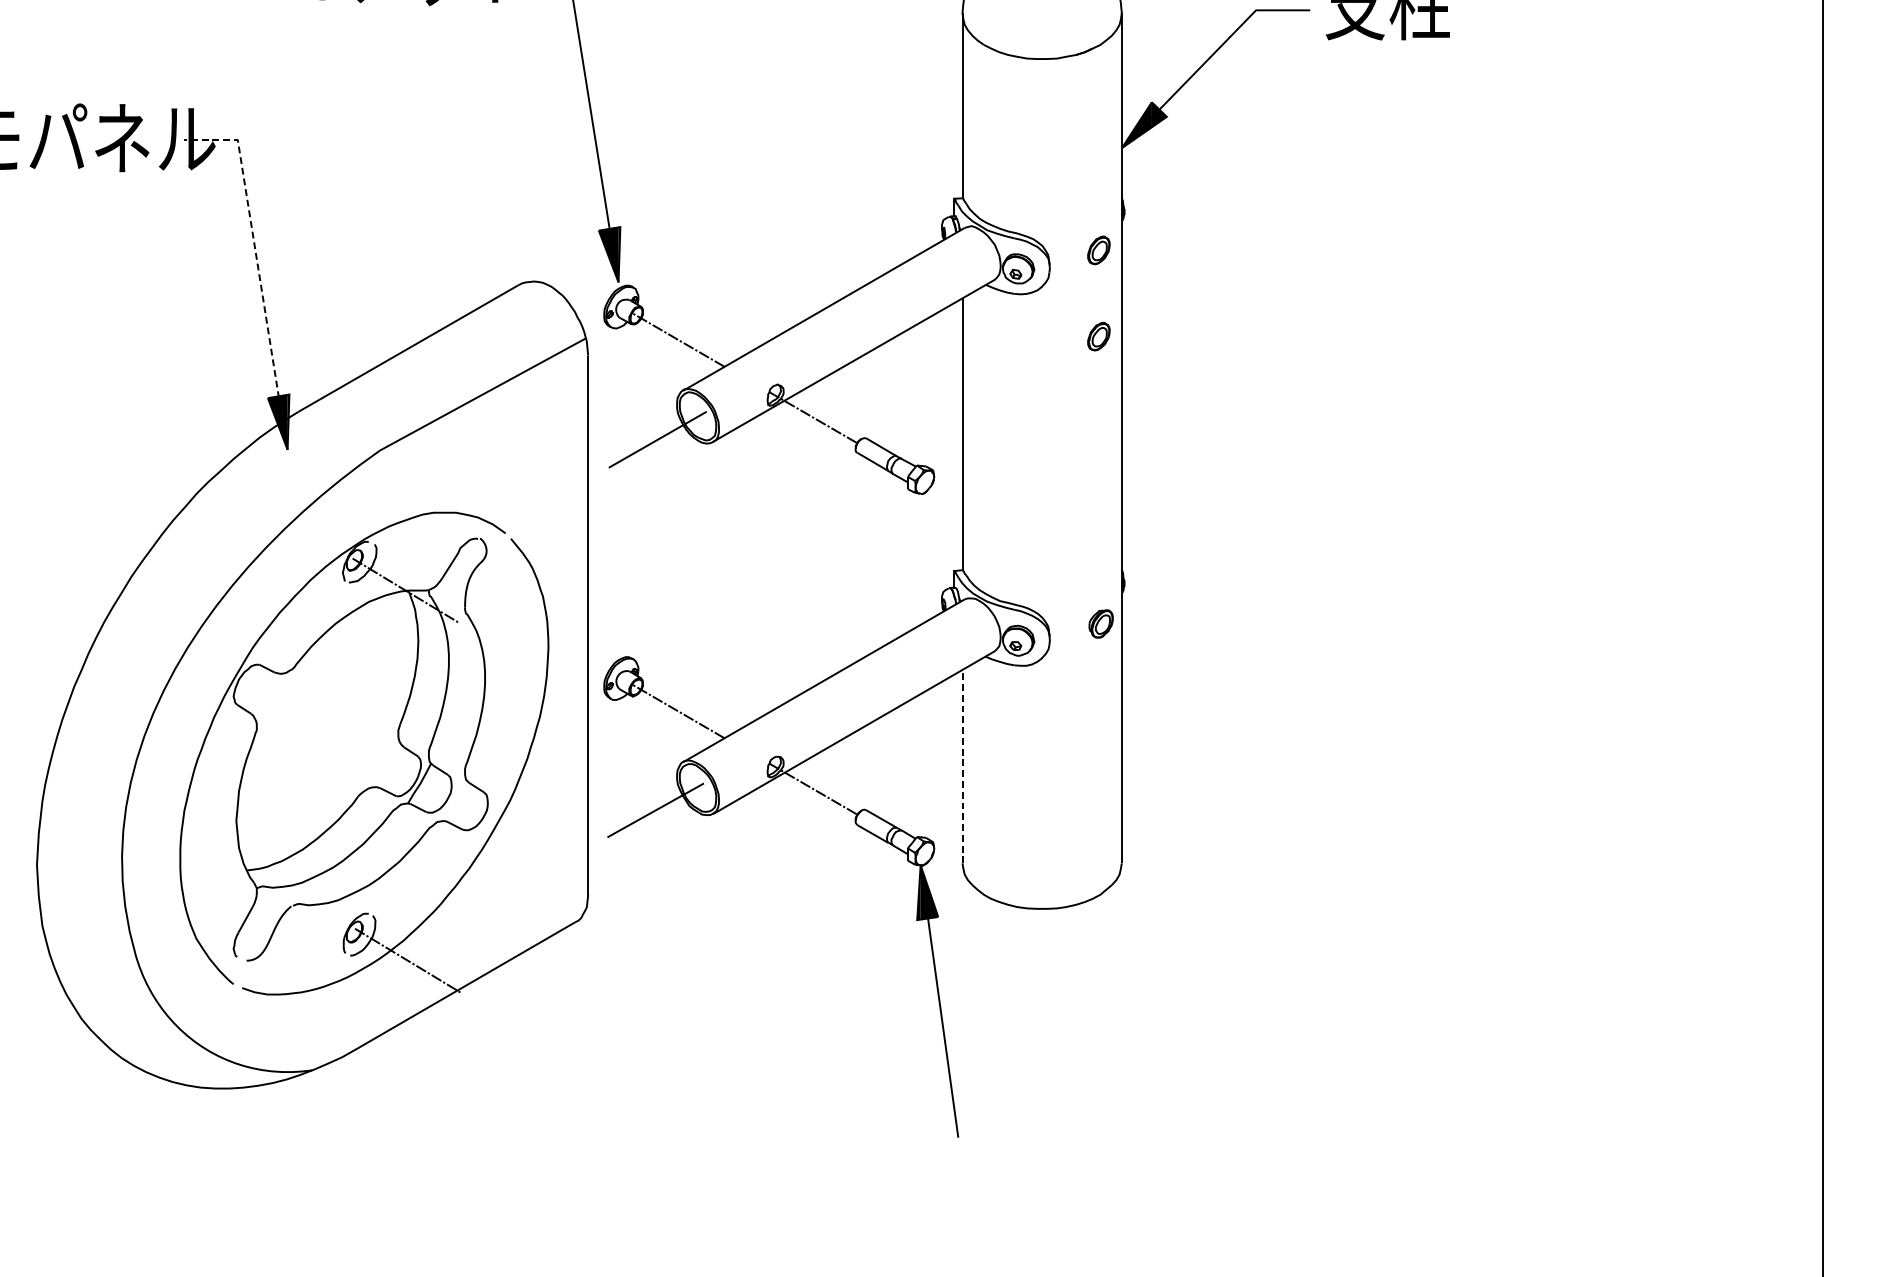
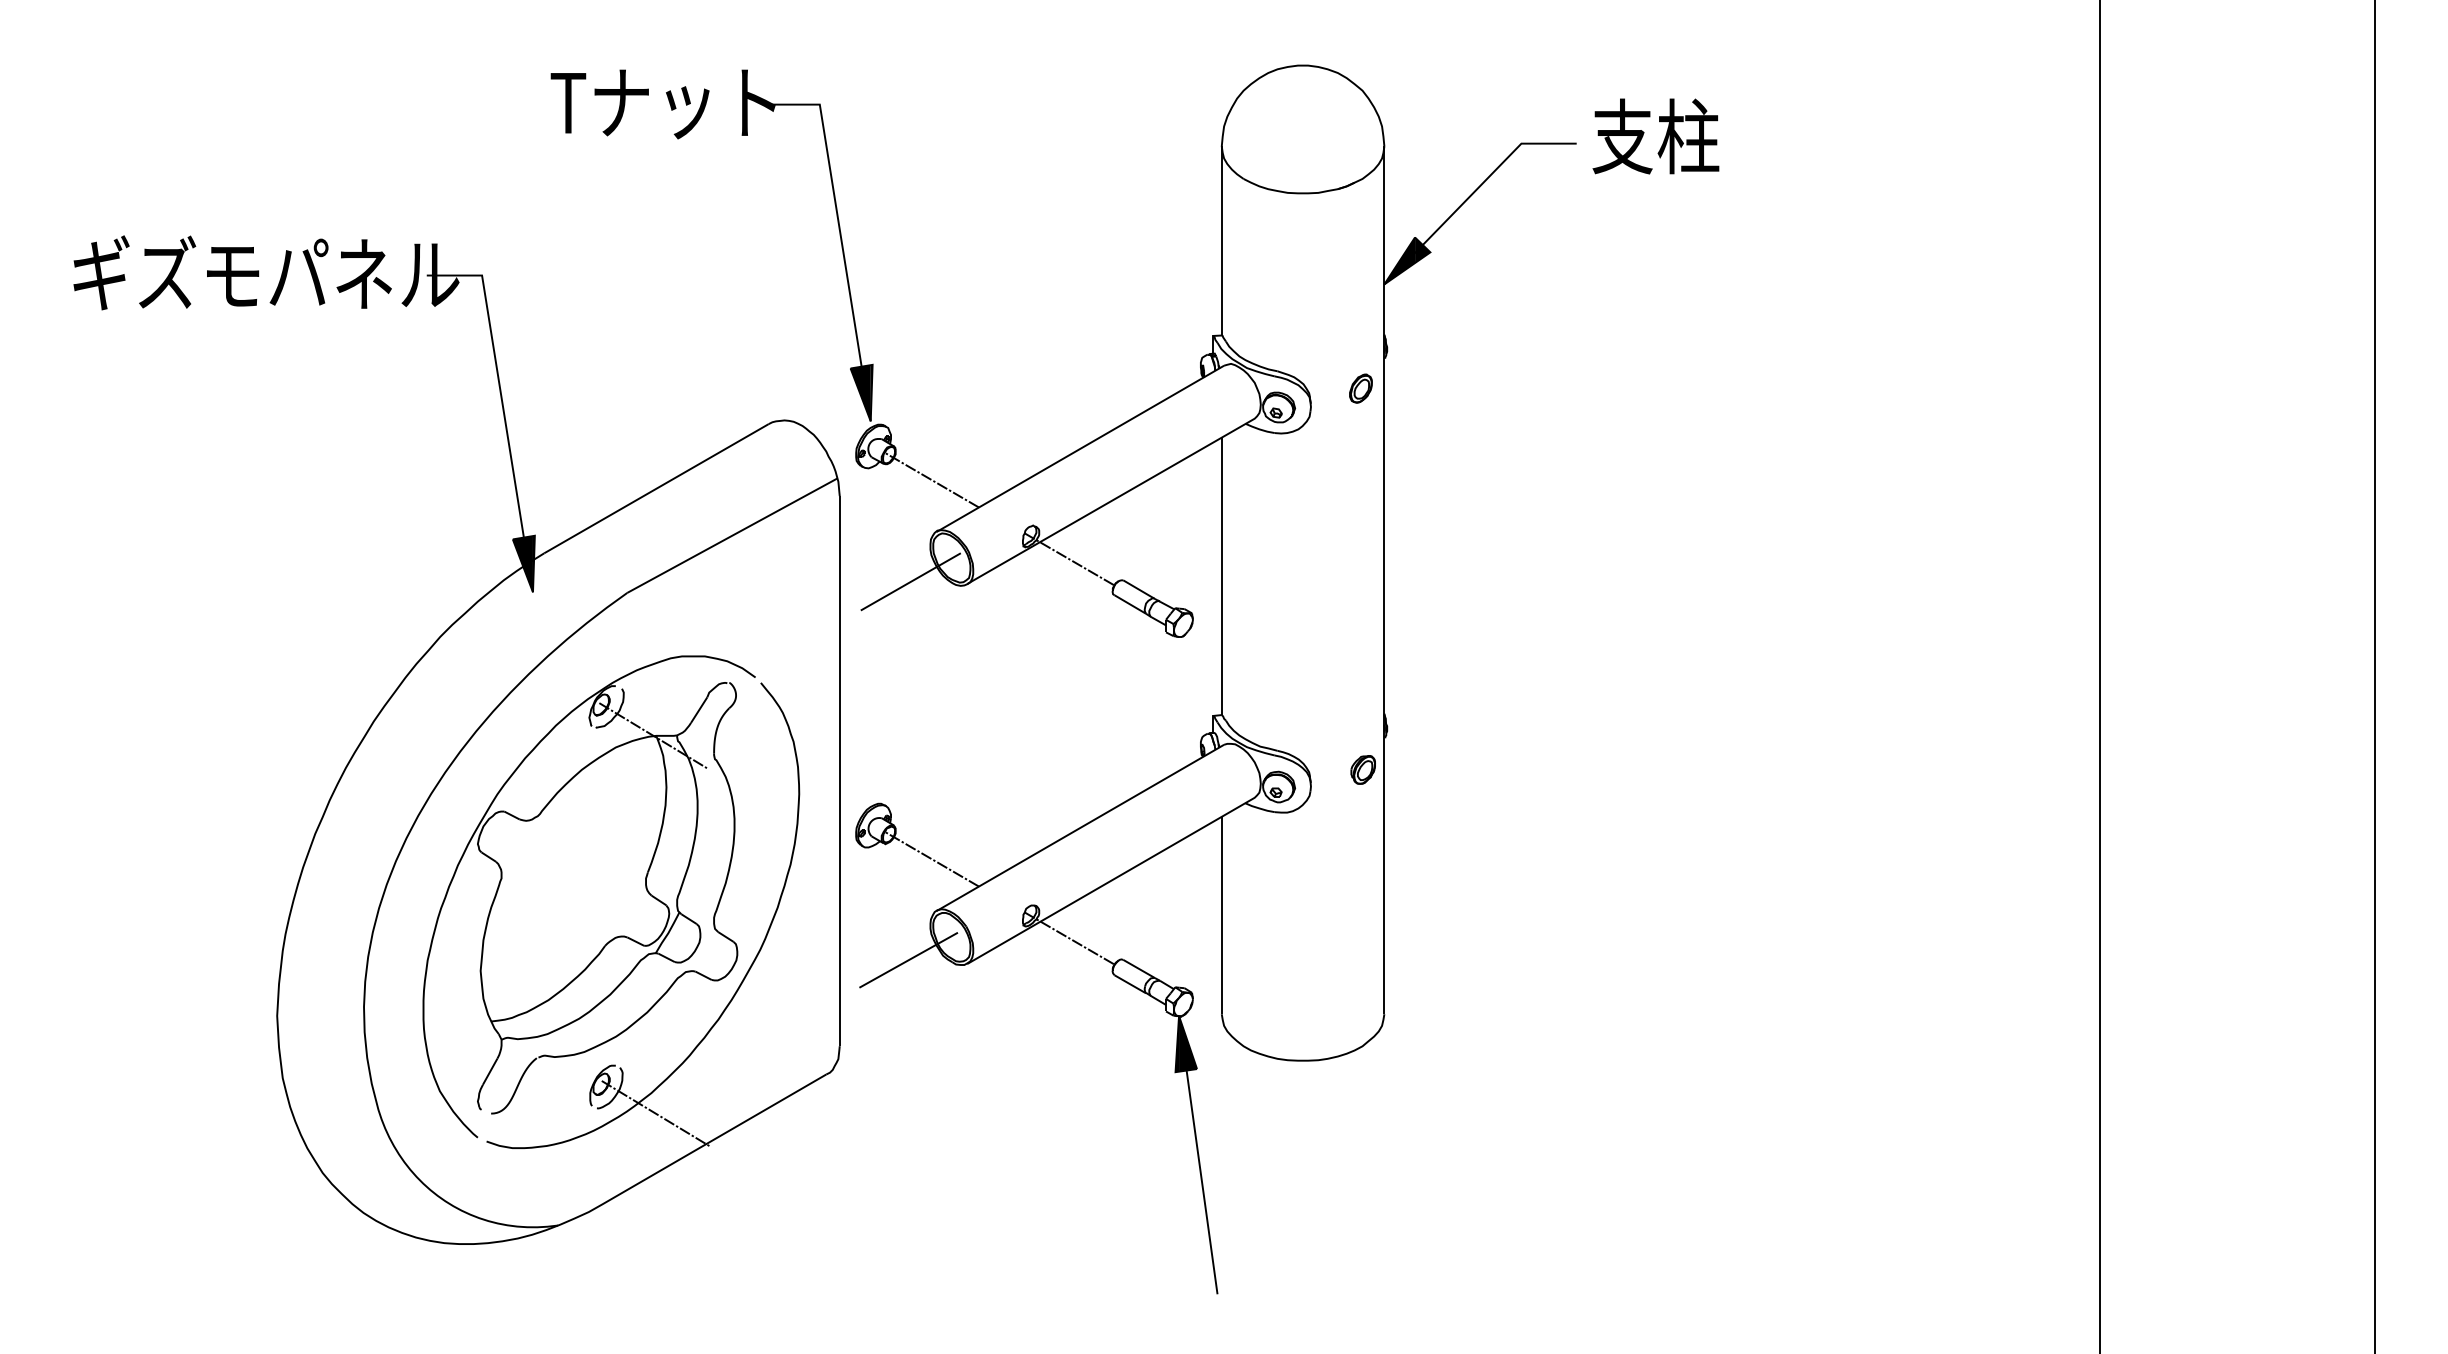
line: (254, 246) -> (499, 384), dashed -> solid
part: (1098, 336) -> (1360, 476), removed
line: (962, 766) -> (1221, 915), dashed -> solid

